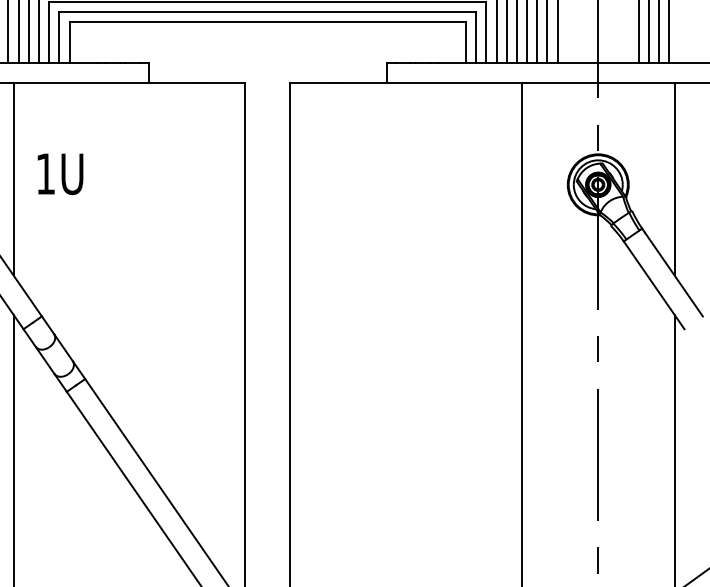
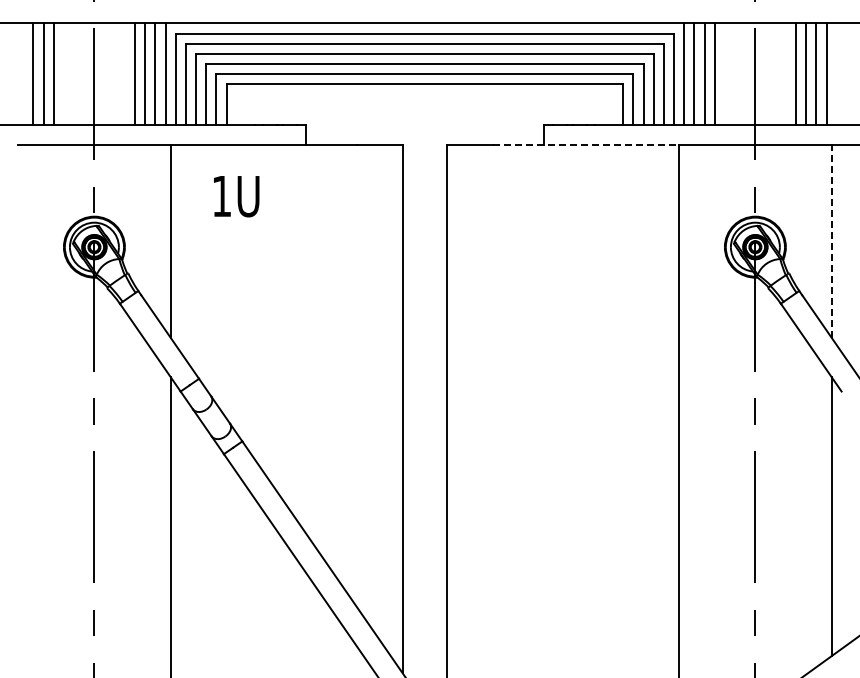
line: (429, 83) -> (586, 145), solid -> dashed
text: (60, 174) -> (236, 196), moved
line: (674, 179) -> (831, 241), solid -> dashed

